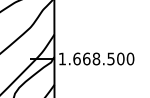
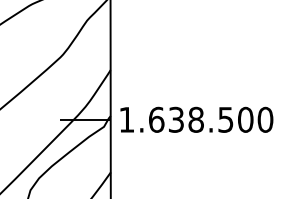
text: (86, 58) -> (175, 118), 1.668.500 -> 1.638.500

